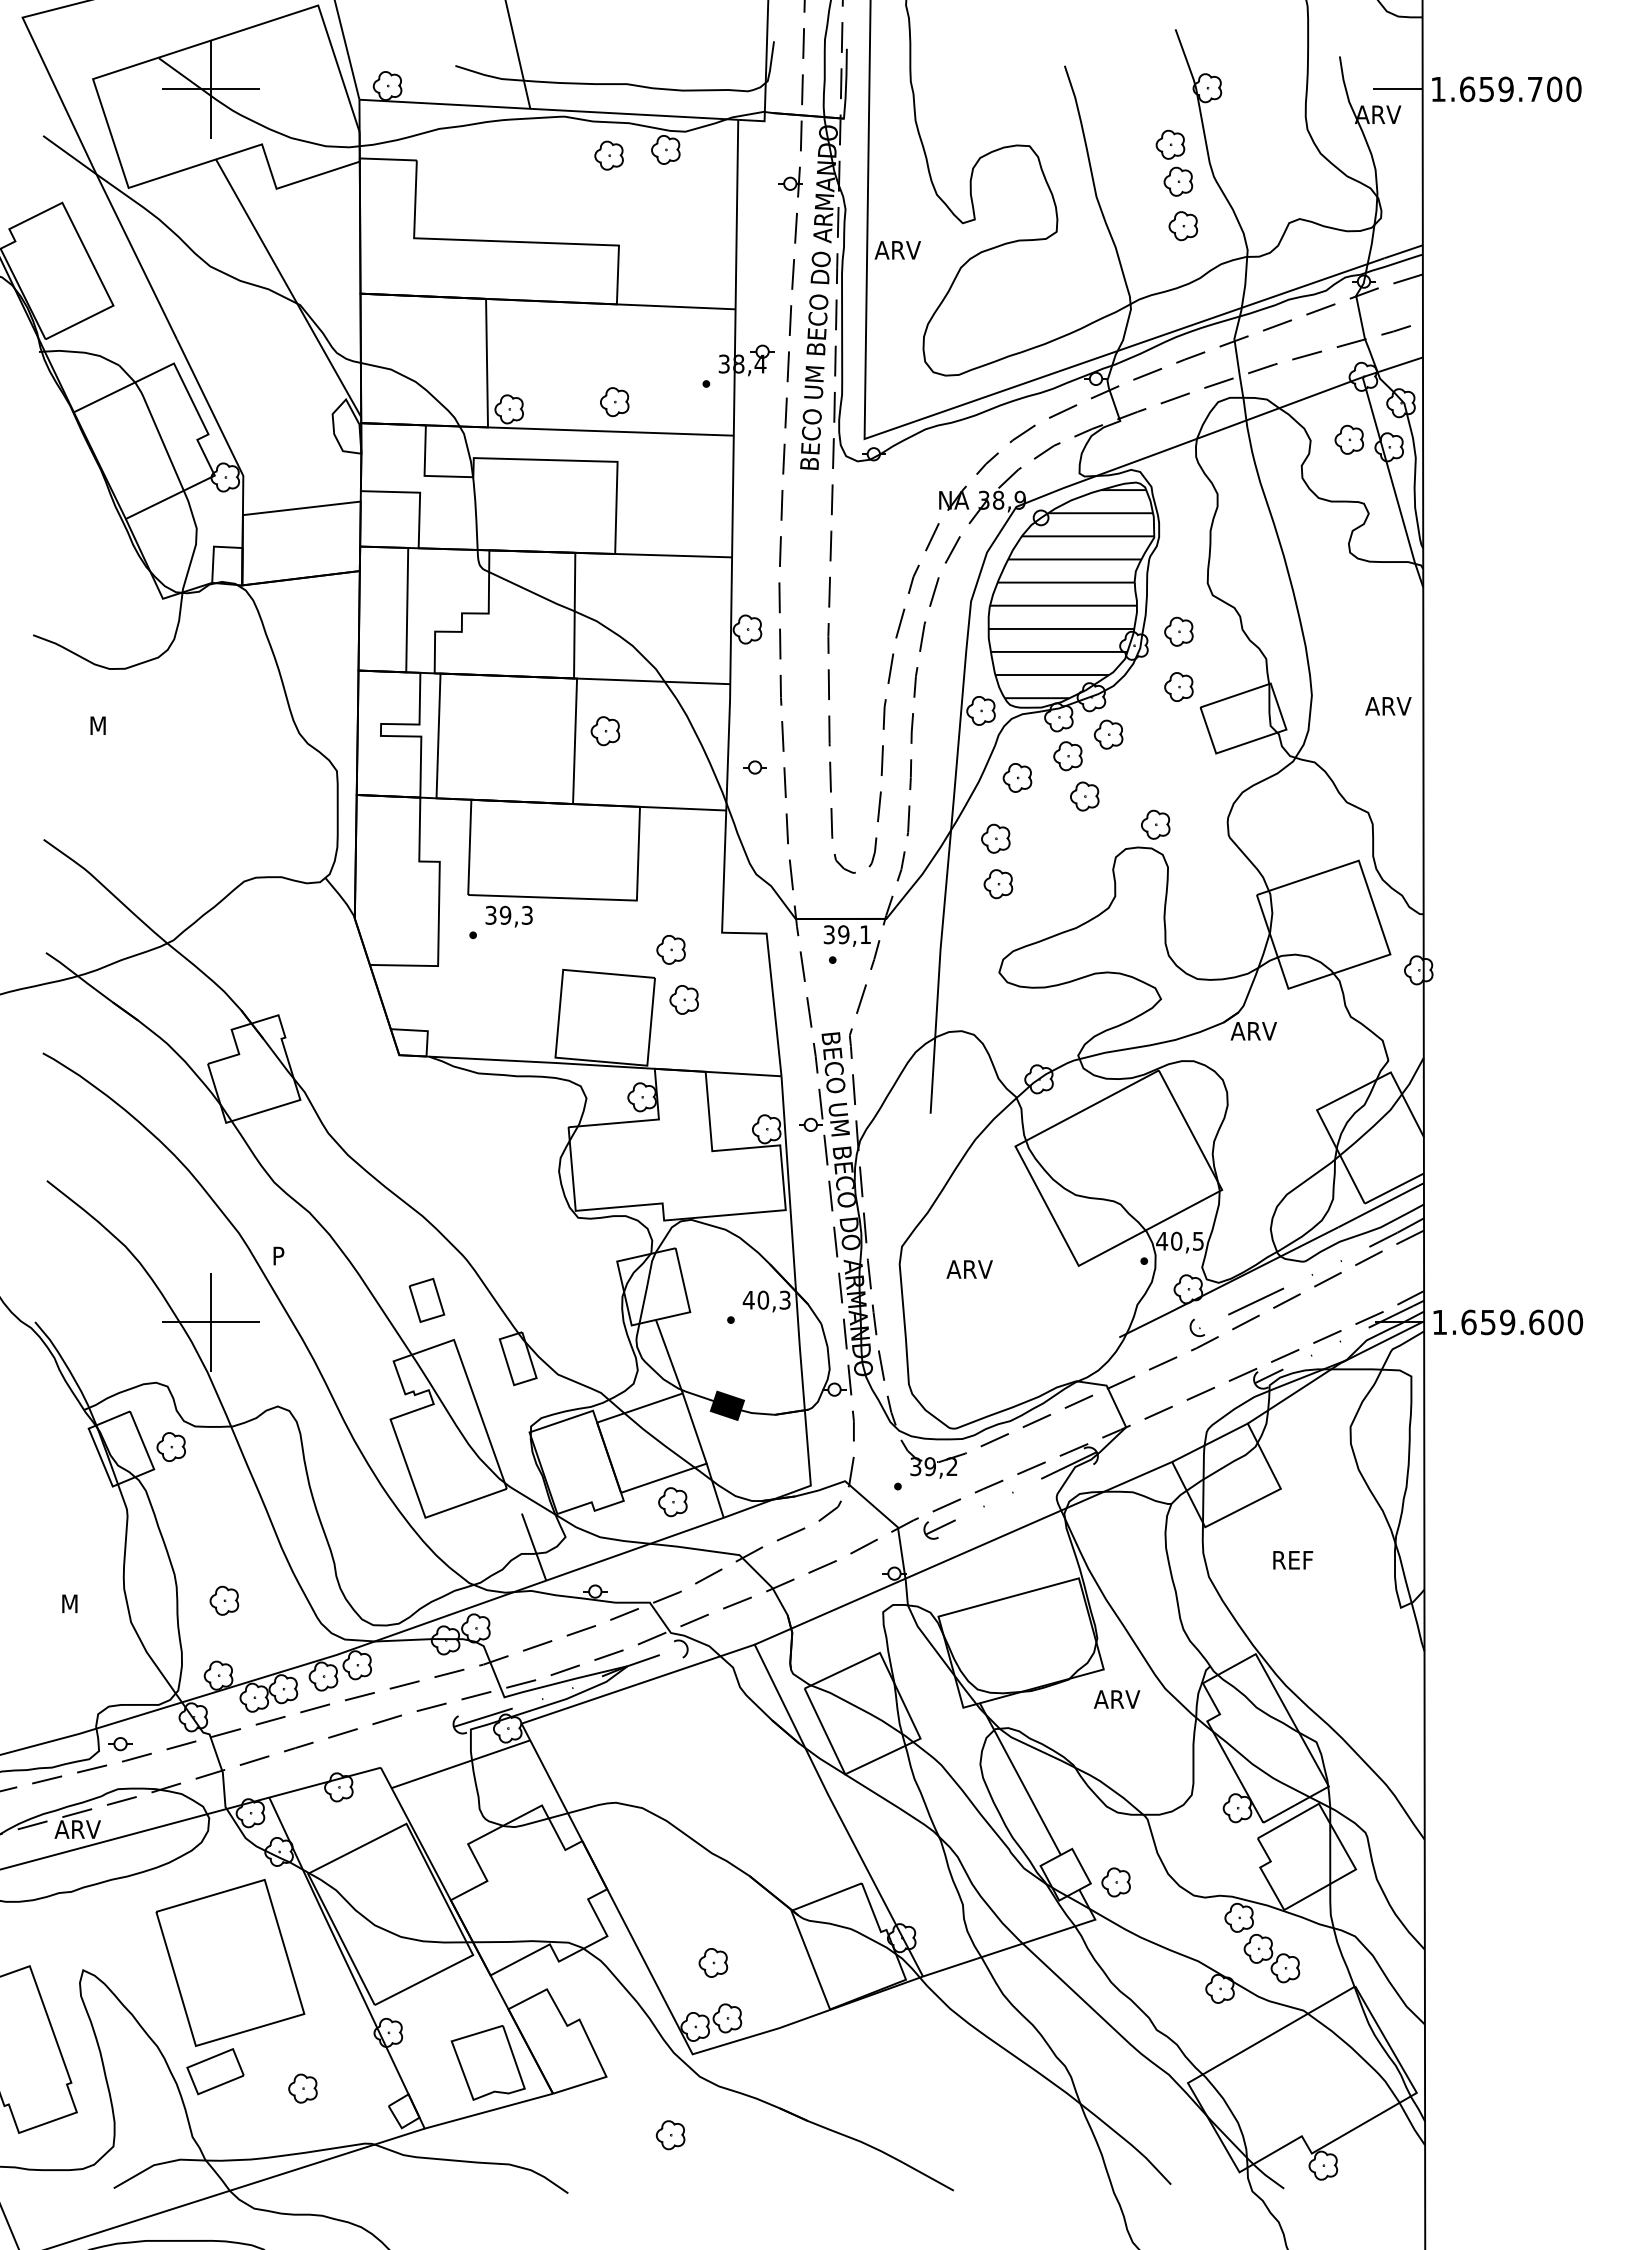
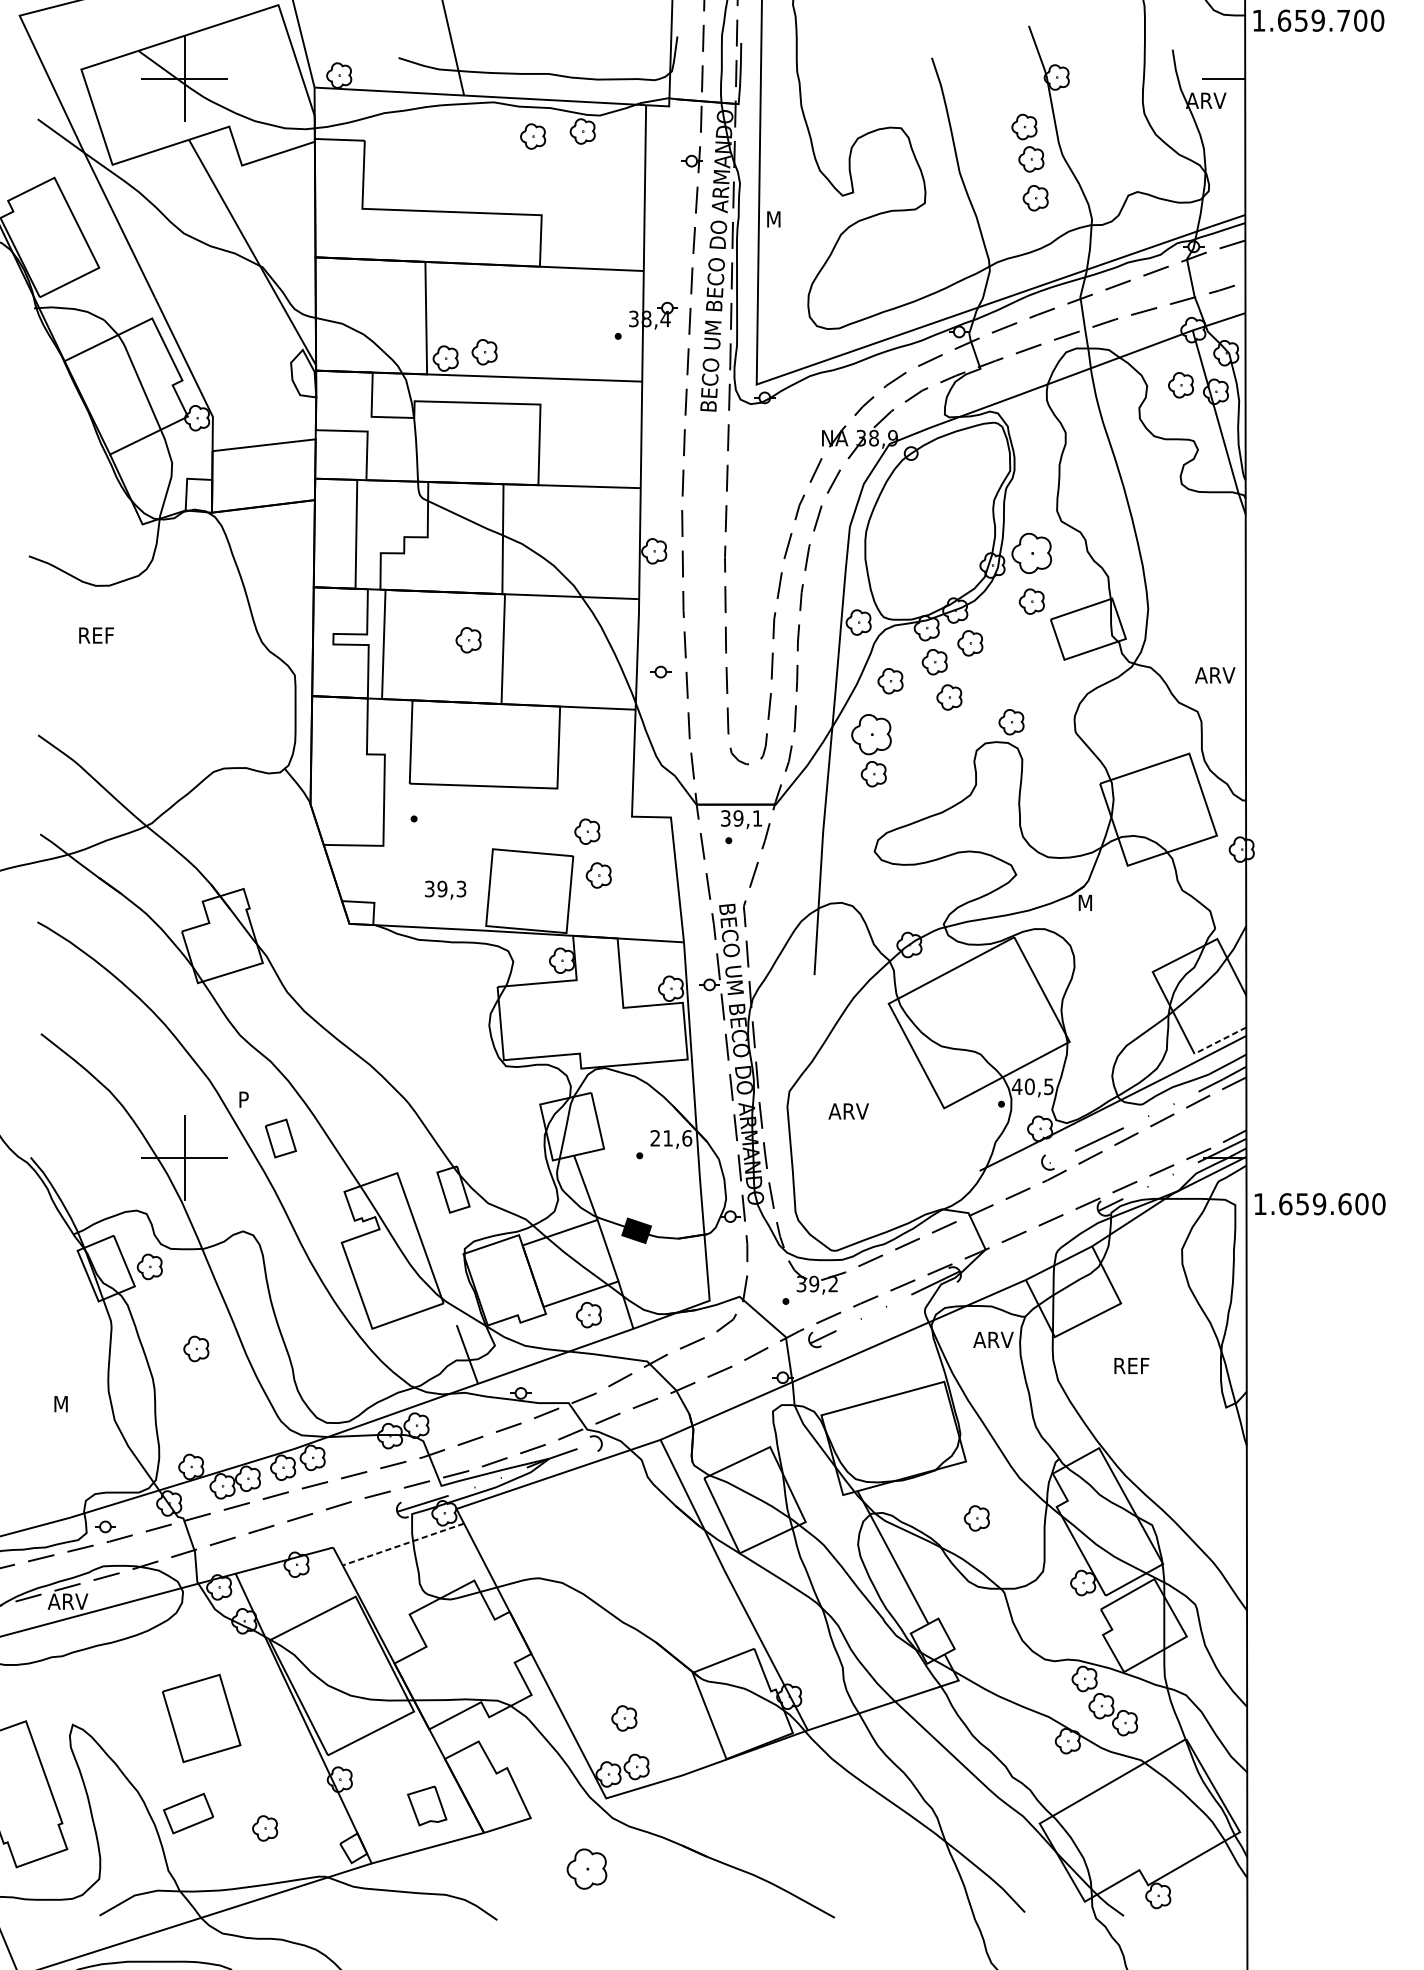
text: (1506, 89) -> (1318, 20), moved
text: (897, 250) -> (785, 219), ARV -> M
part: (614, 402) -> (484, 352), moved
hatch: (1071, 594) -> (937, 520), removed
part: (1178, 631) -> (1031, 553), size x1.6
text: (1388, 706) -> (1215, 675), moved
text: (111, 725) -> (97, 635), M -> REF
part: (605, 731) -> (468, 640), moved
part: (995, 838) -> (871, 734), size x1.6
text: (508, 916) -> (445, 890), moved
text: (1253, 1031) -> (1097, 903), ARV -> M
line: (1393, 1188) -> (1219, 1040), solid -> dashed
part: (426, 1299) -> (280, 1137), moved
text: (766, 1299) -> (670, 1137), 40,3 -> 21,6
text: (1507, 1322) -> (1319, 1204), moved
part: (224, 1600) -> (196, 1348), moved
text: (1117, 1699) -> (993, 1339), moved
line: (460, 1764) -> (403, 1544), solid -> dashed
part: (1115, 1882) -> (976, 1518), moved
part: (230, 1962) -> (201, 1718), size x0.6
part: (487, 2062) -> (426, 1805), size x0.6
part: (670, 2135) -> (586, 1869), size x1.6

